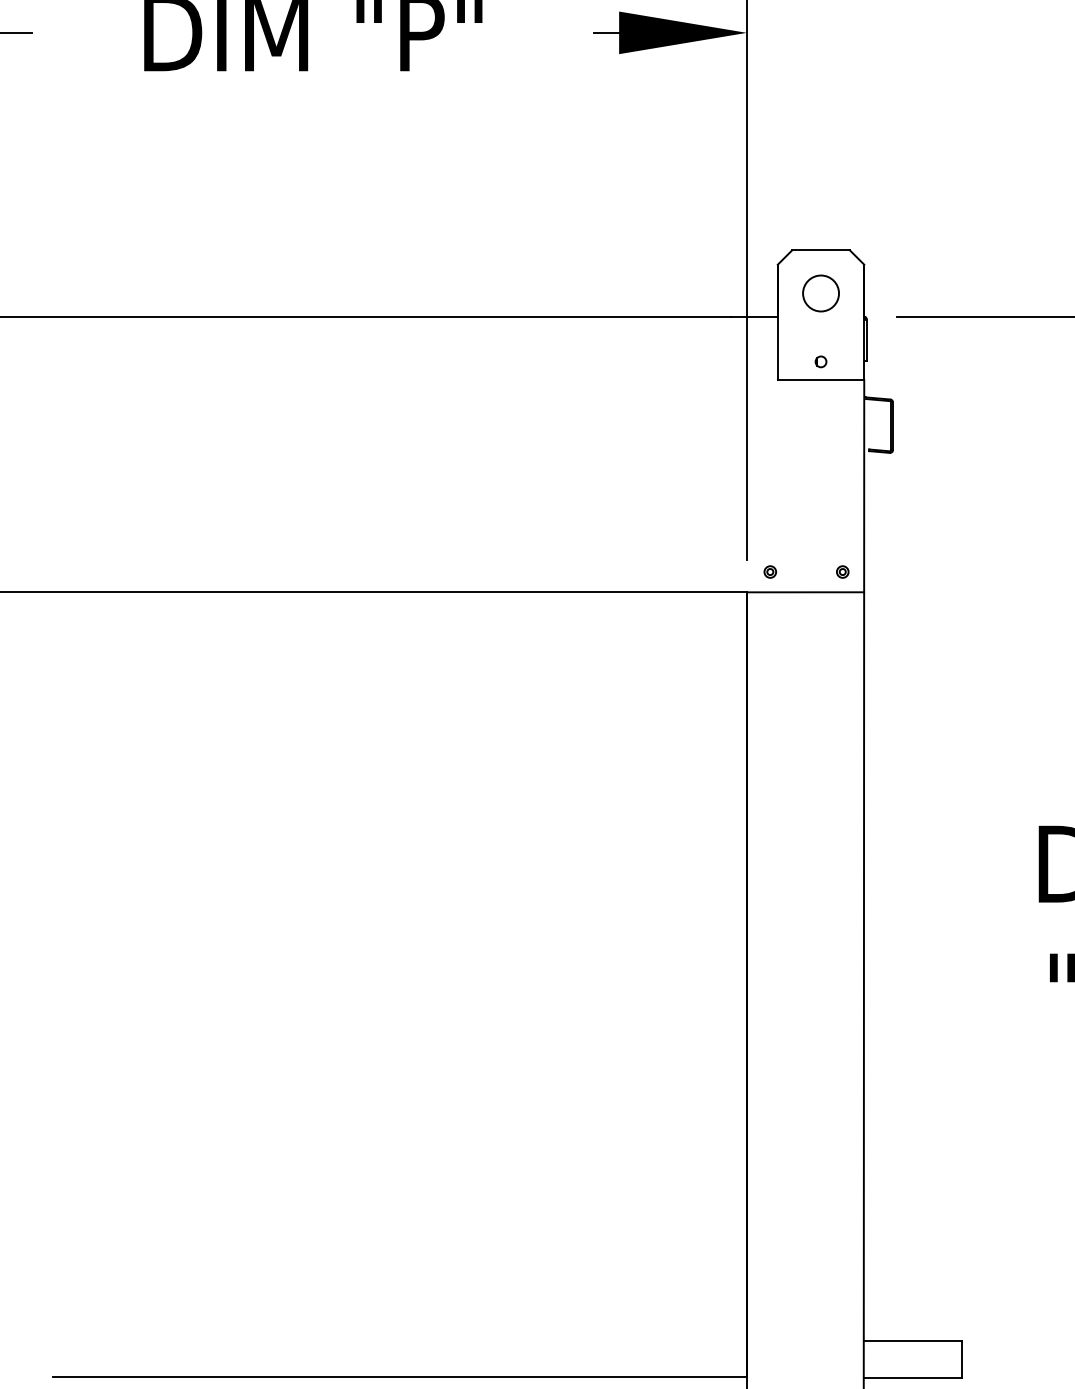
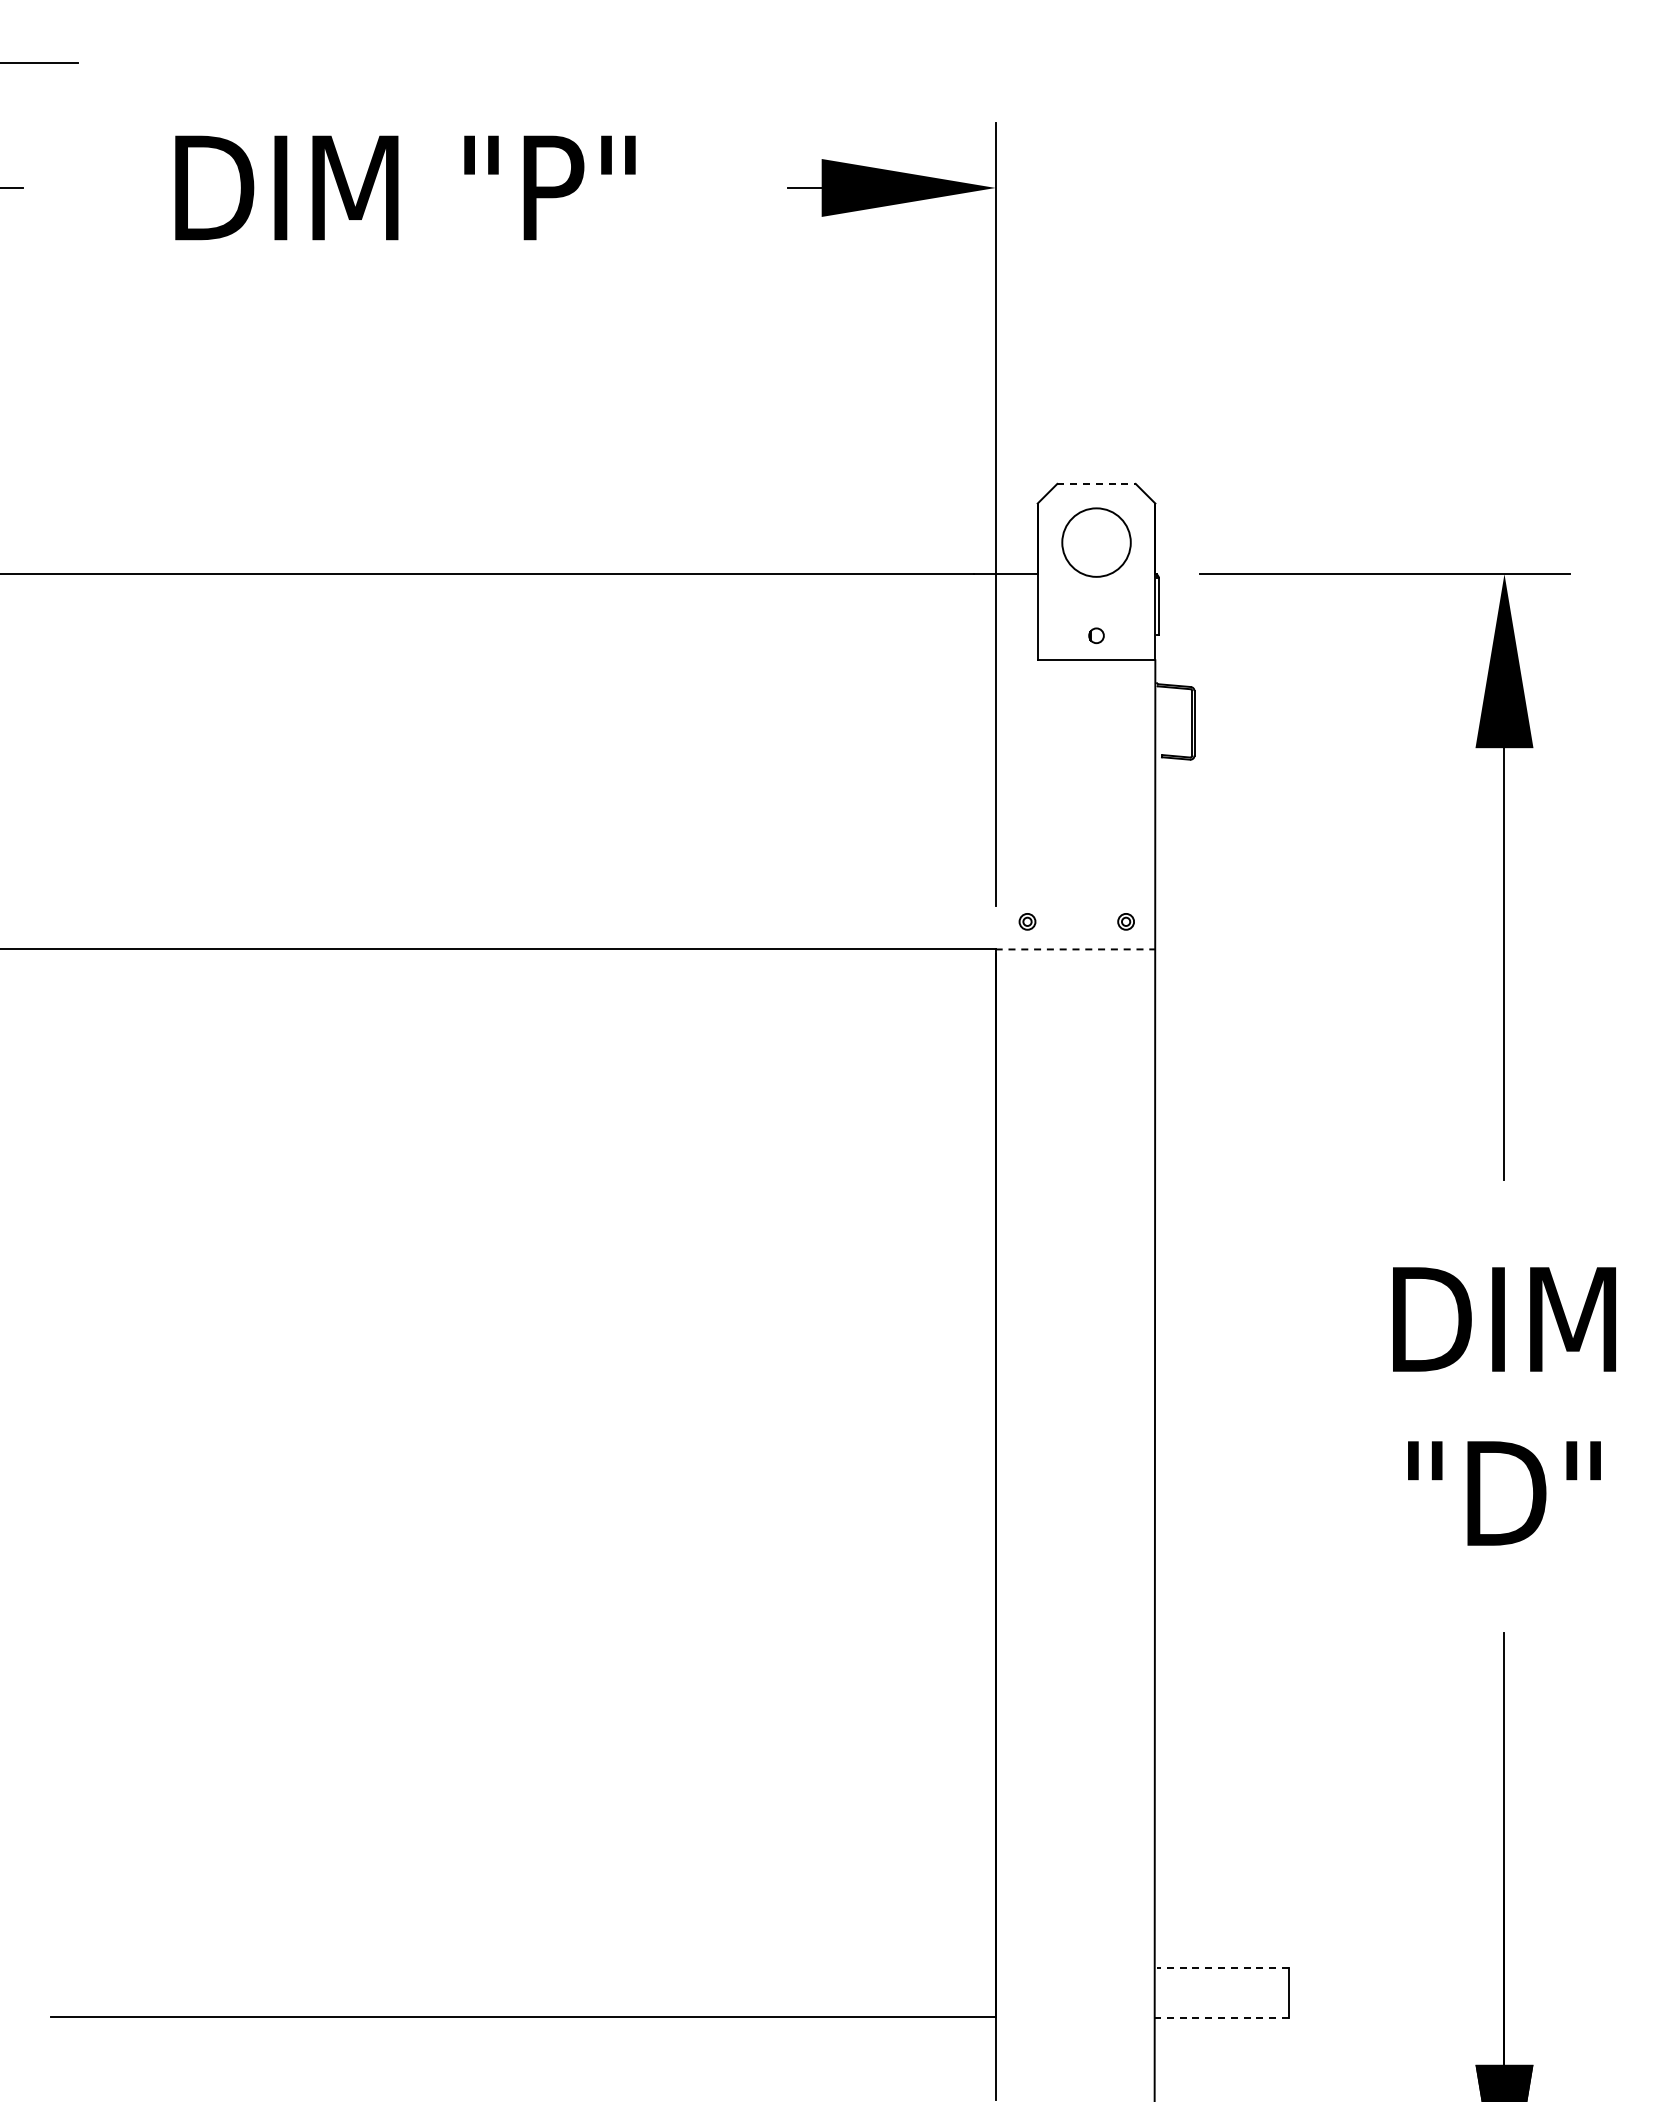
line: (821, 249) -> (1097, 483), solid -> dashed
circle: (821, 293) -> (1096, 542), size x1.4
line: (805, 592) -> (1075, 949), solid -> dashed
line: (913, 1340) -> (1222, 1967), solid -> dashed
line: (912, 1377) -> (1221, 2018), solid -> dashed

